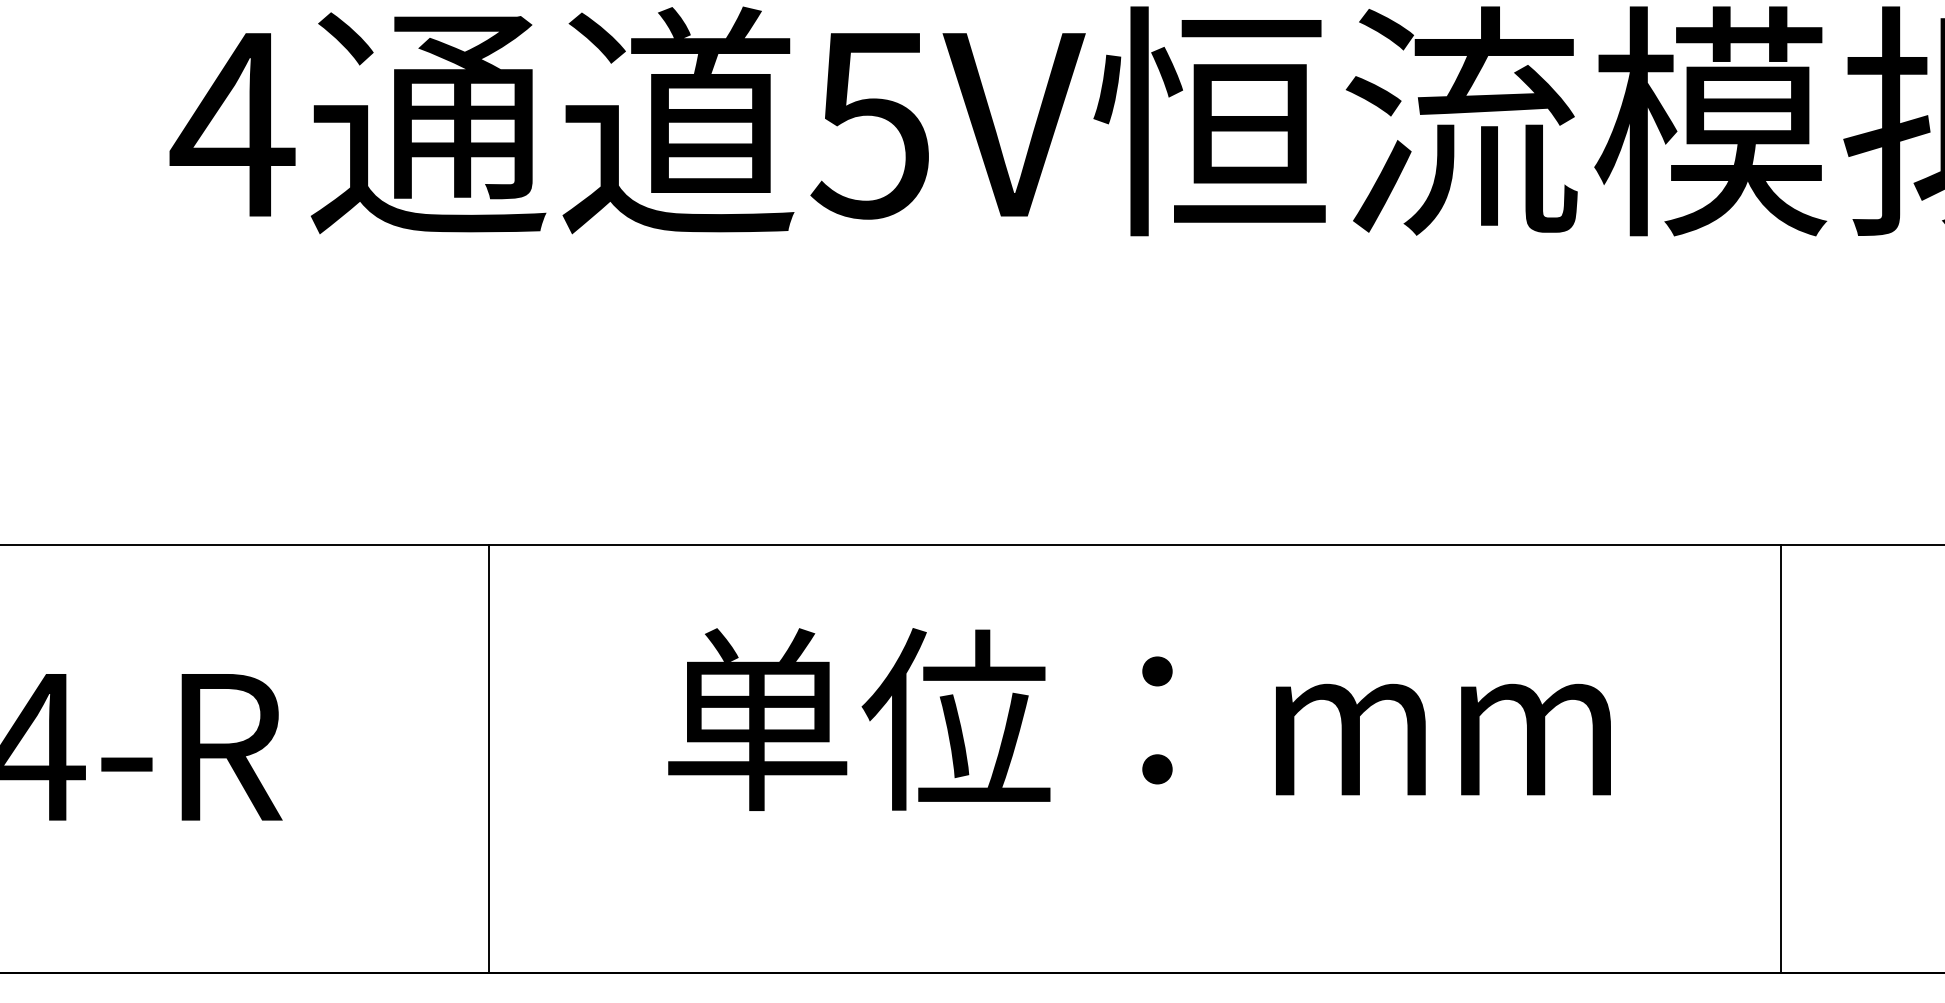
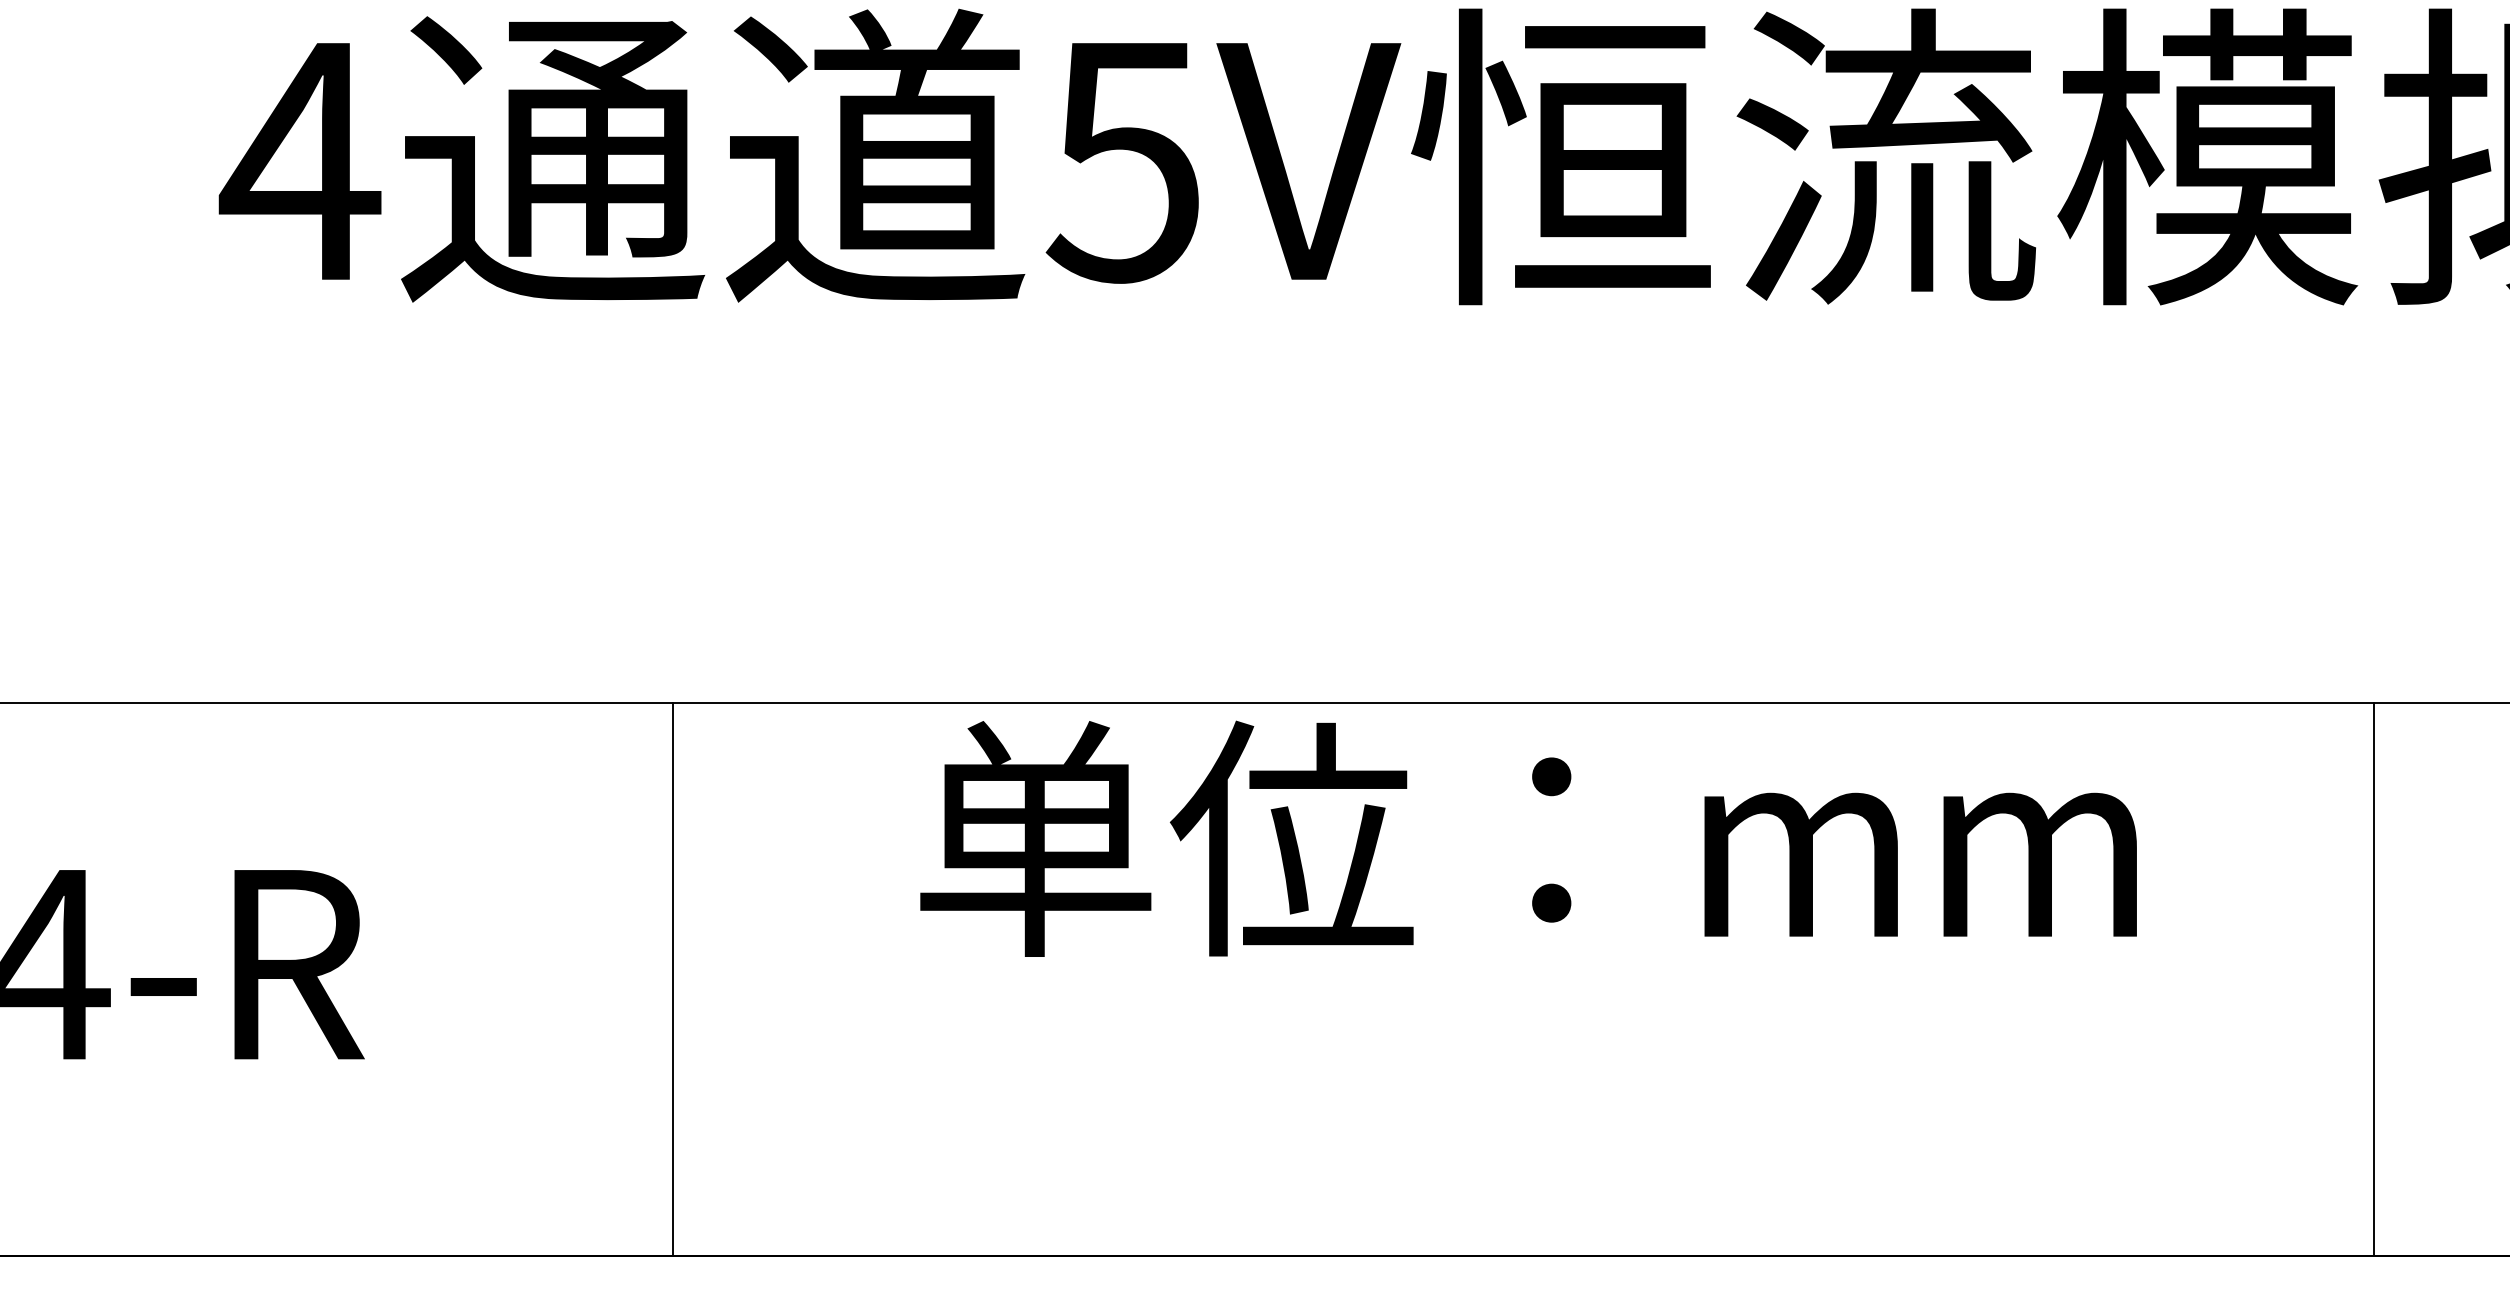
text: (1139, 719) -> (1528, 838), moved
line: (488, 758) -> (672, 979), moved
line: (1781, 758) -> (2373, 979), moved

